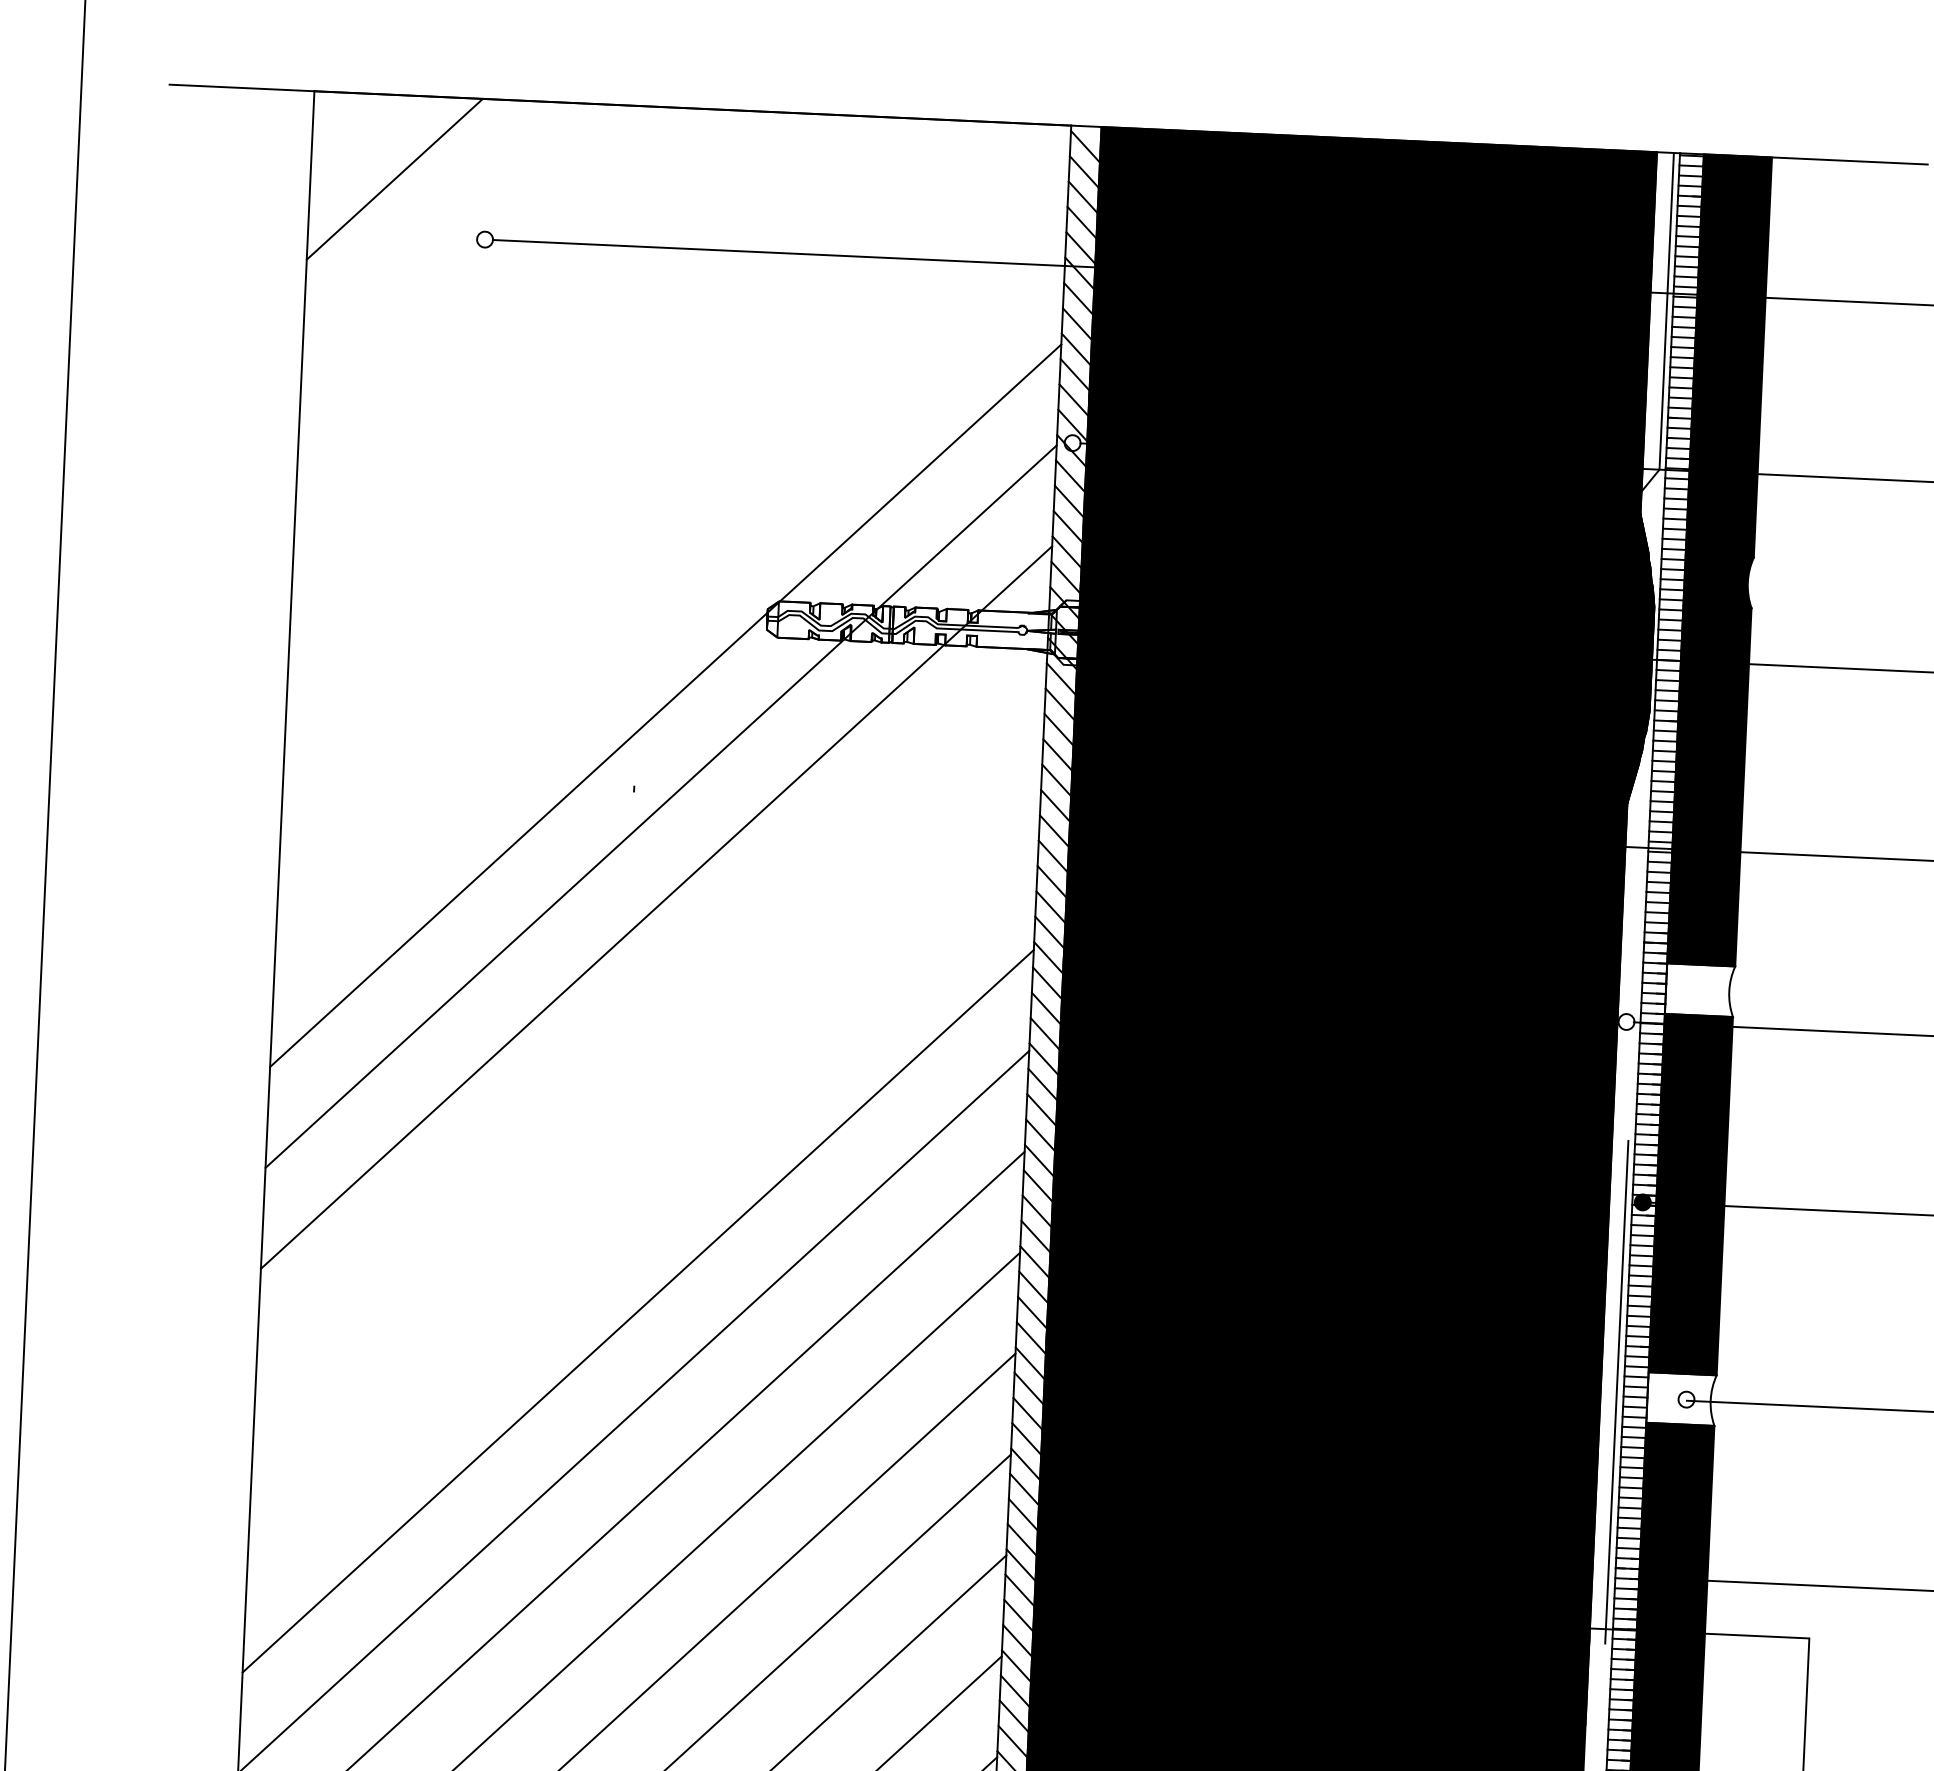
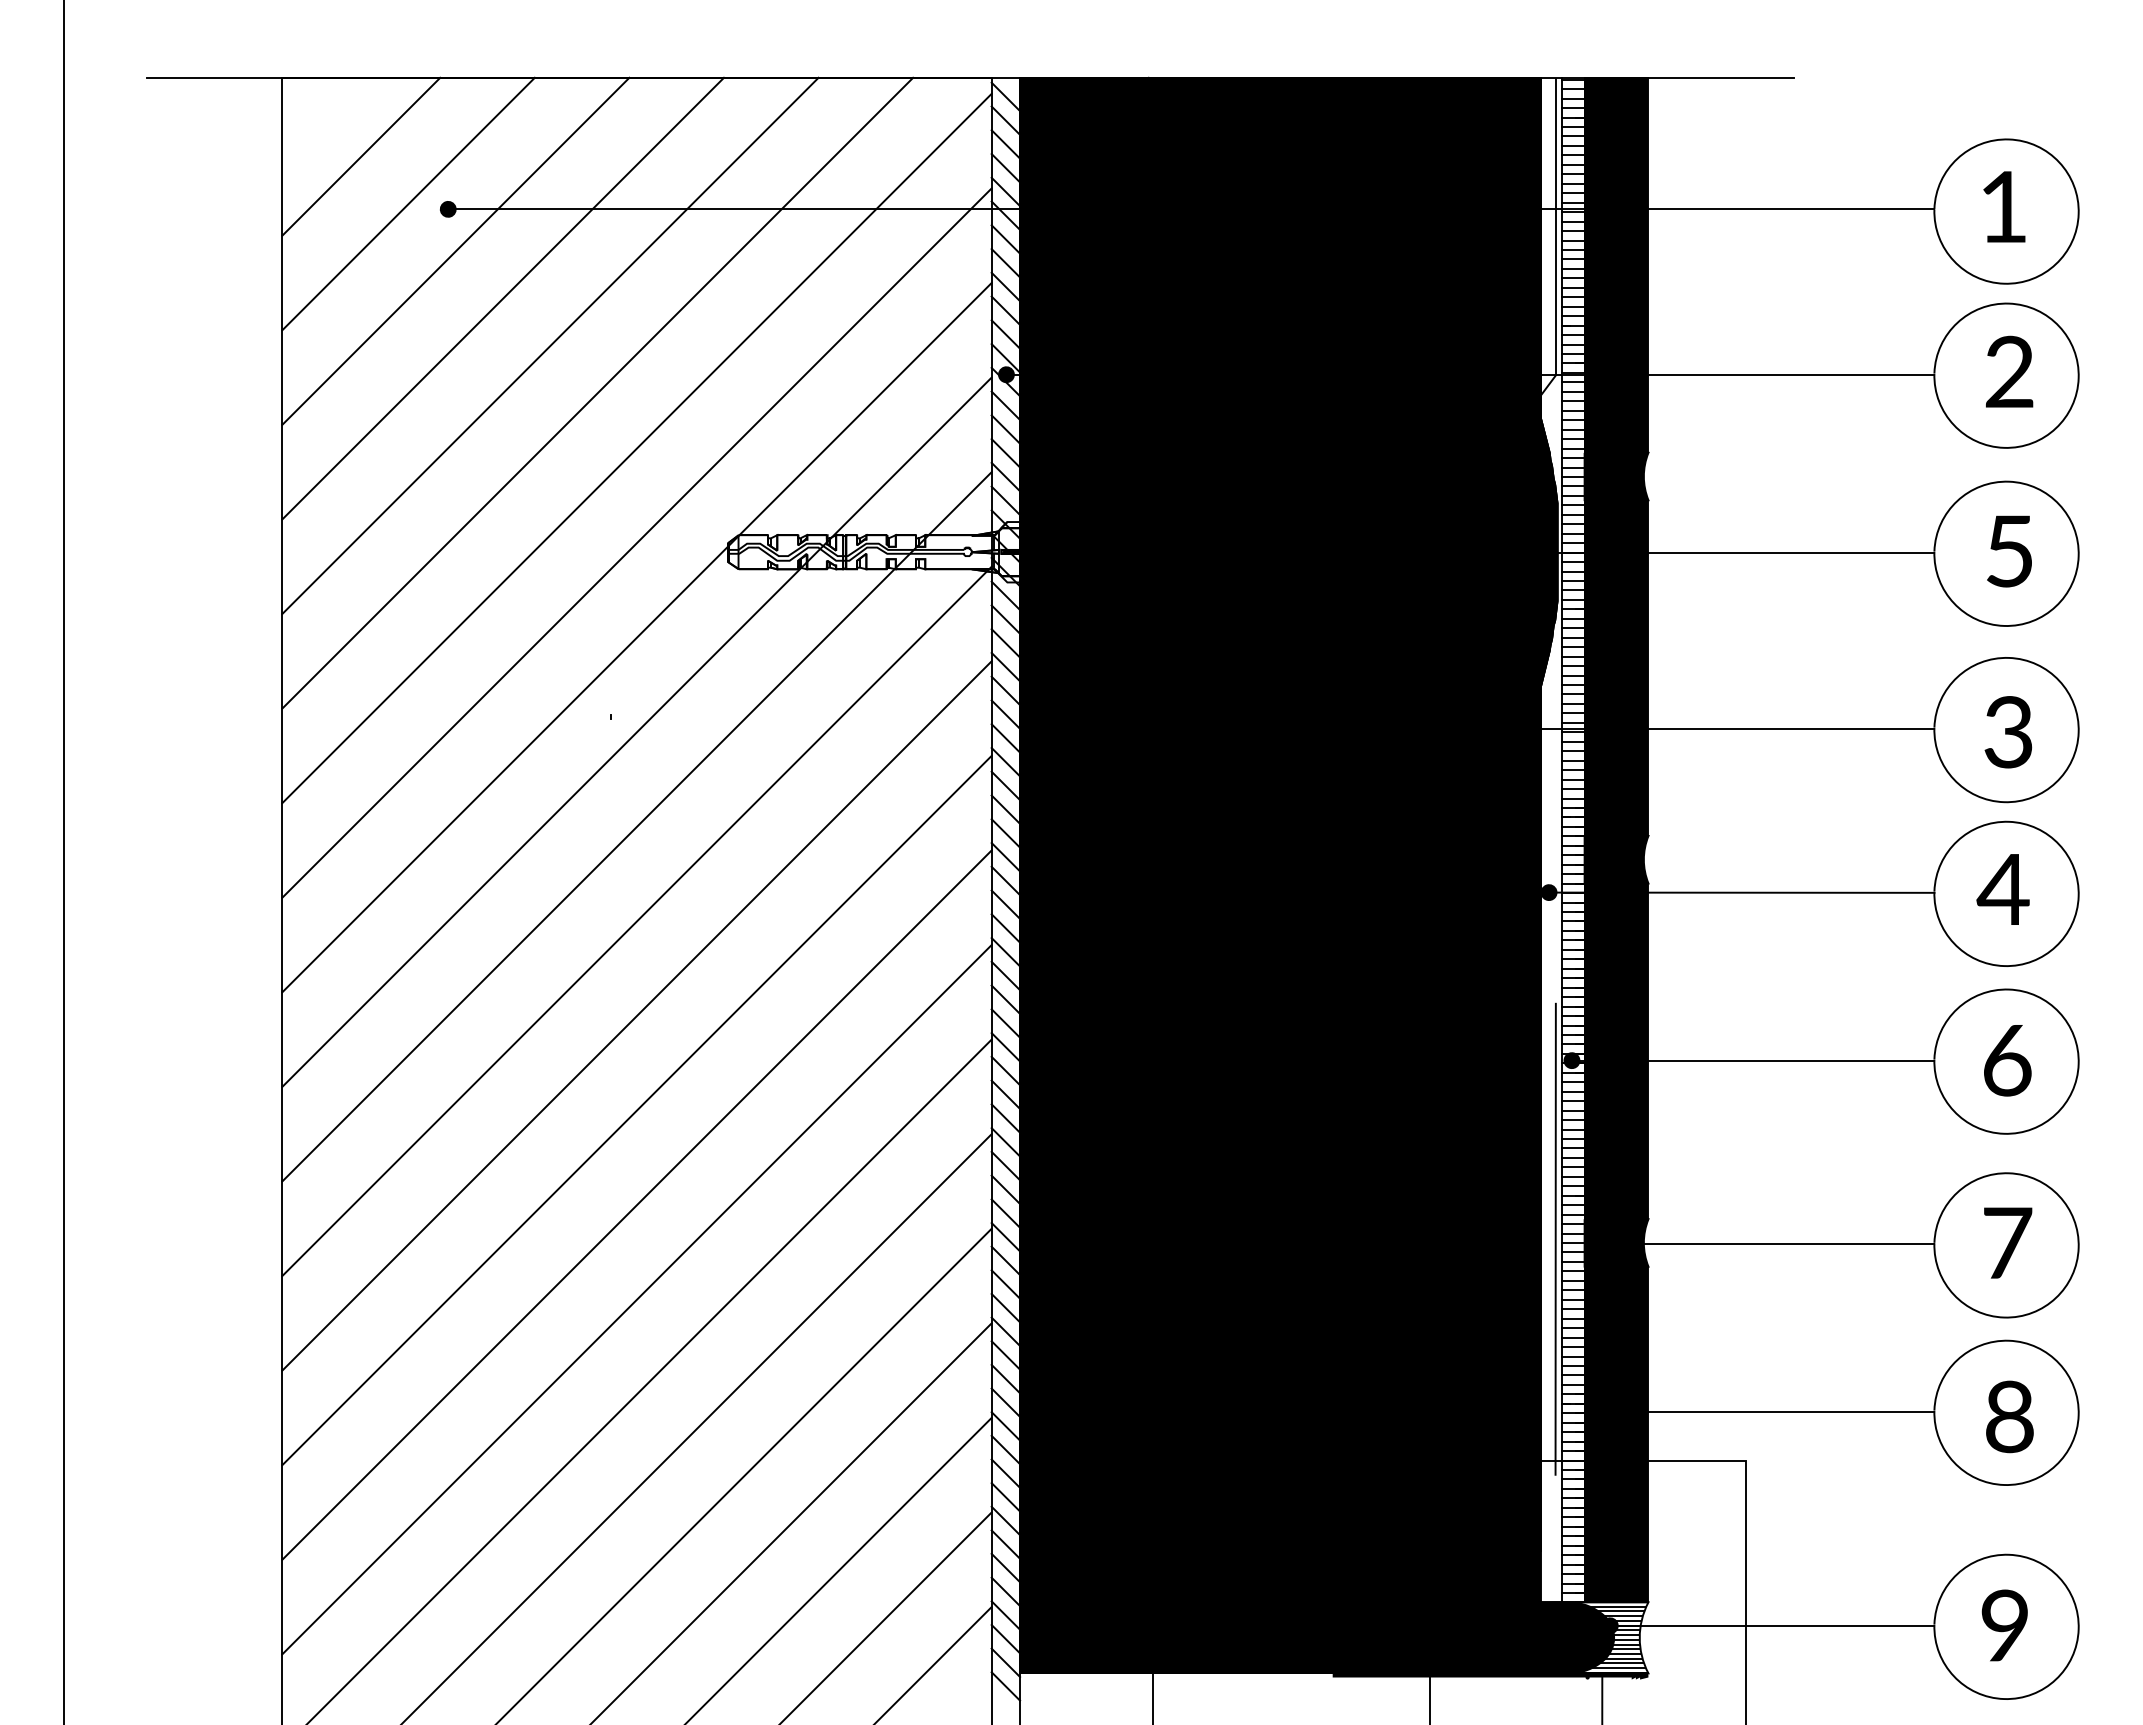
line: (442, 231) -> (408, 203), added
fill: (484, 238) -> (447, 208), added
line: (490, 283) -> (455, 250), added
line: (538, 337) -> (502, 298), added
line: (587, 389) -> (550, 345), added
line: (635, 442) -> (597, 392), added
fill: (1072, 442) -> (1006, 374), added
line: (674, 503) -> (636, 448), added
line: (669, 604) -> (636, 542), added
fill: (1700, 989) -> (1616, 859), added
line: (651, 1008) -> (636, 921), added
fill: (1625, 1021) -> (1548, 892), added
line: (646, 1108) -> (636, 1015), added
line: (642, 1210) -> (636, 1110), added
fill: (1681, 1398) -> (1616, 1242), added
fill: (1685, 1398) -> (1620, 1242), added

